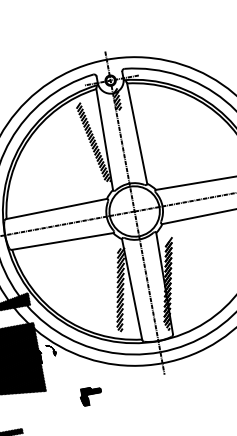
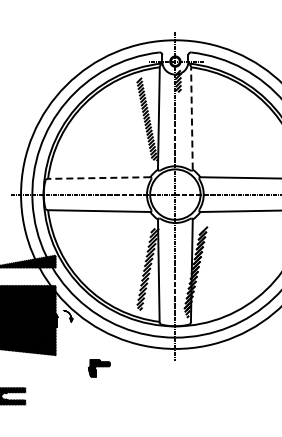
line: (136, 132) -> (191, 117), solid -> dashed
line: (56, 209) -> (98, 178), solid -> dashed

